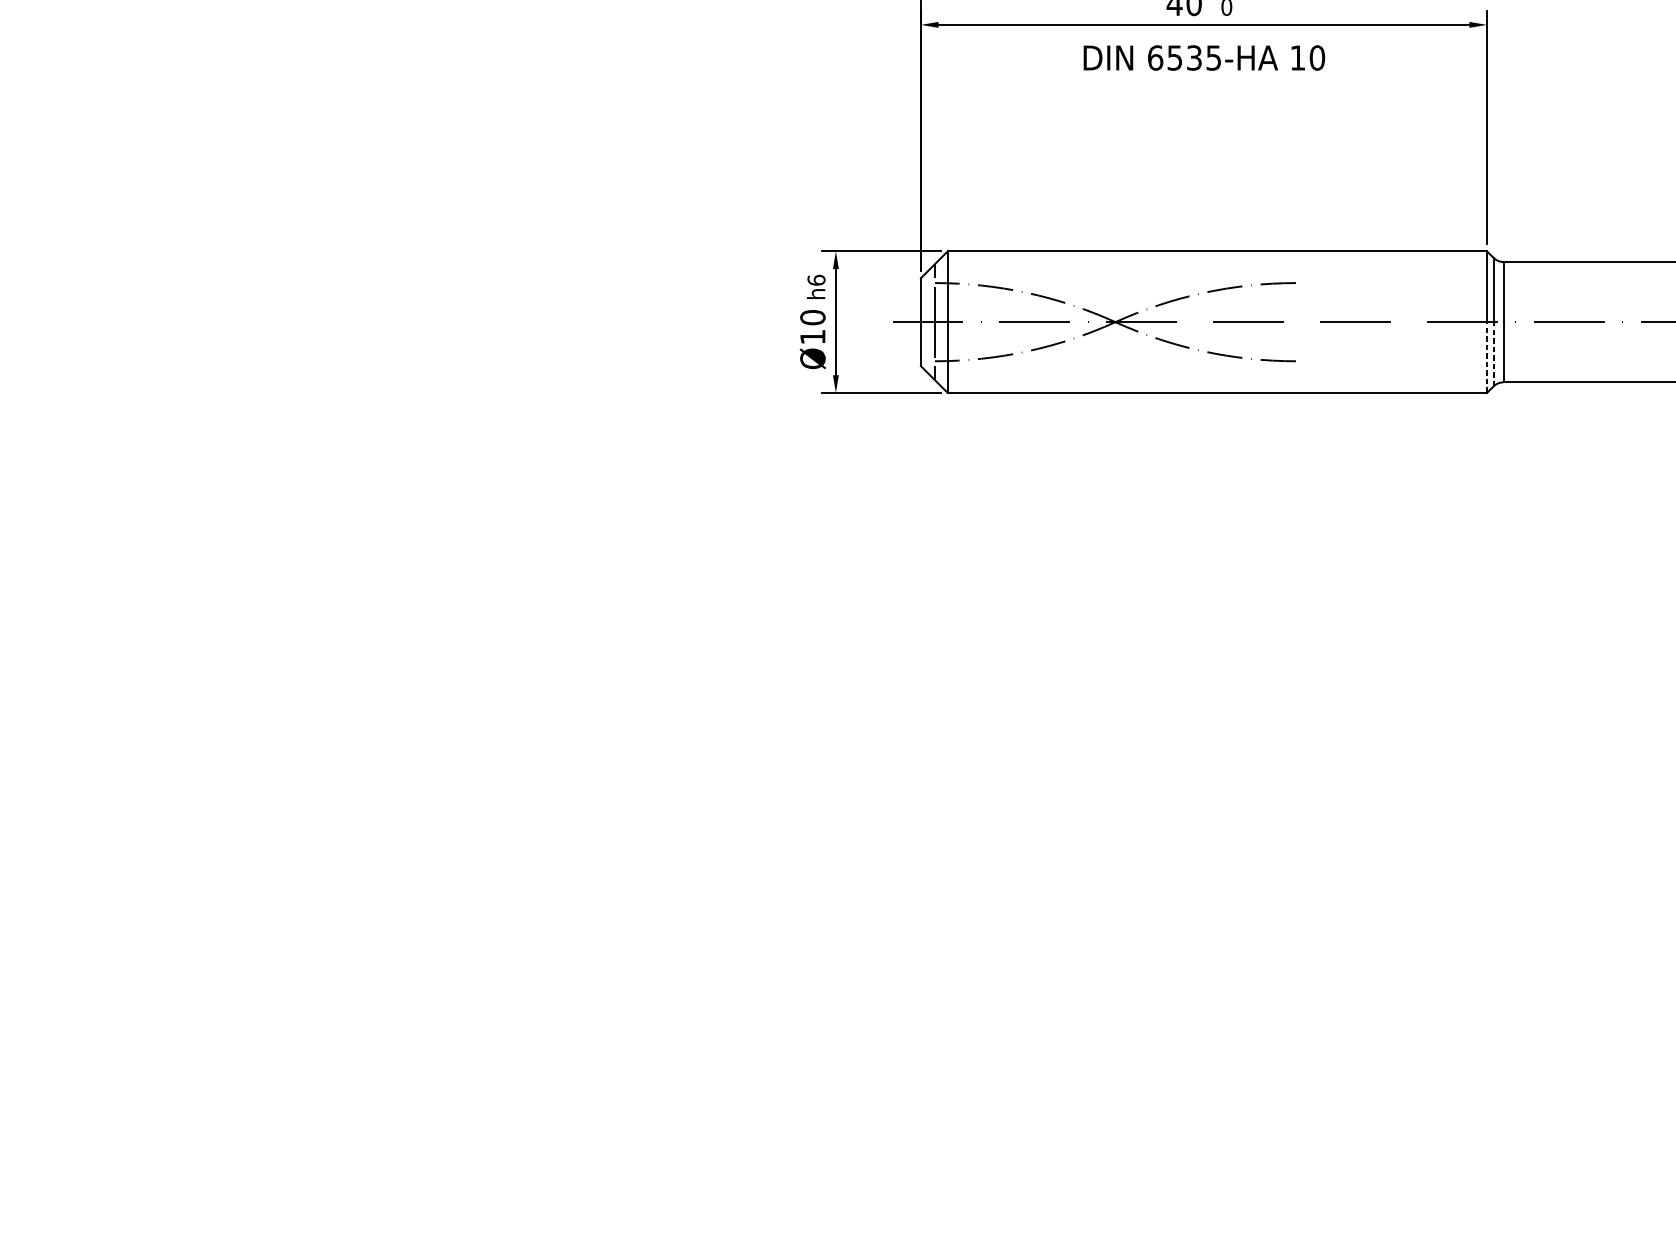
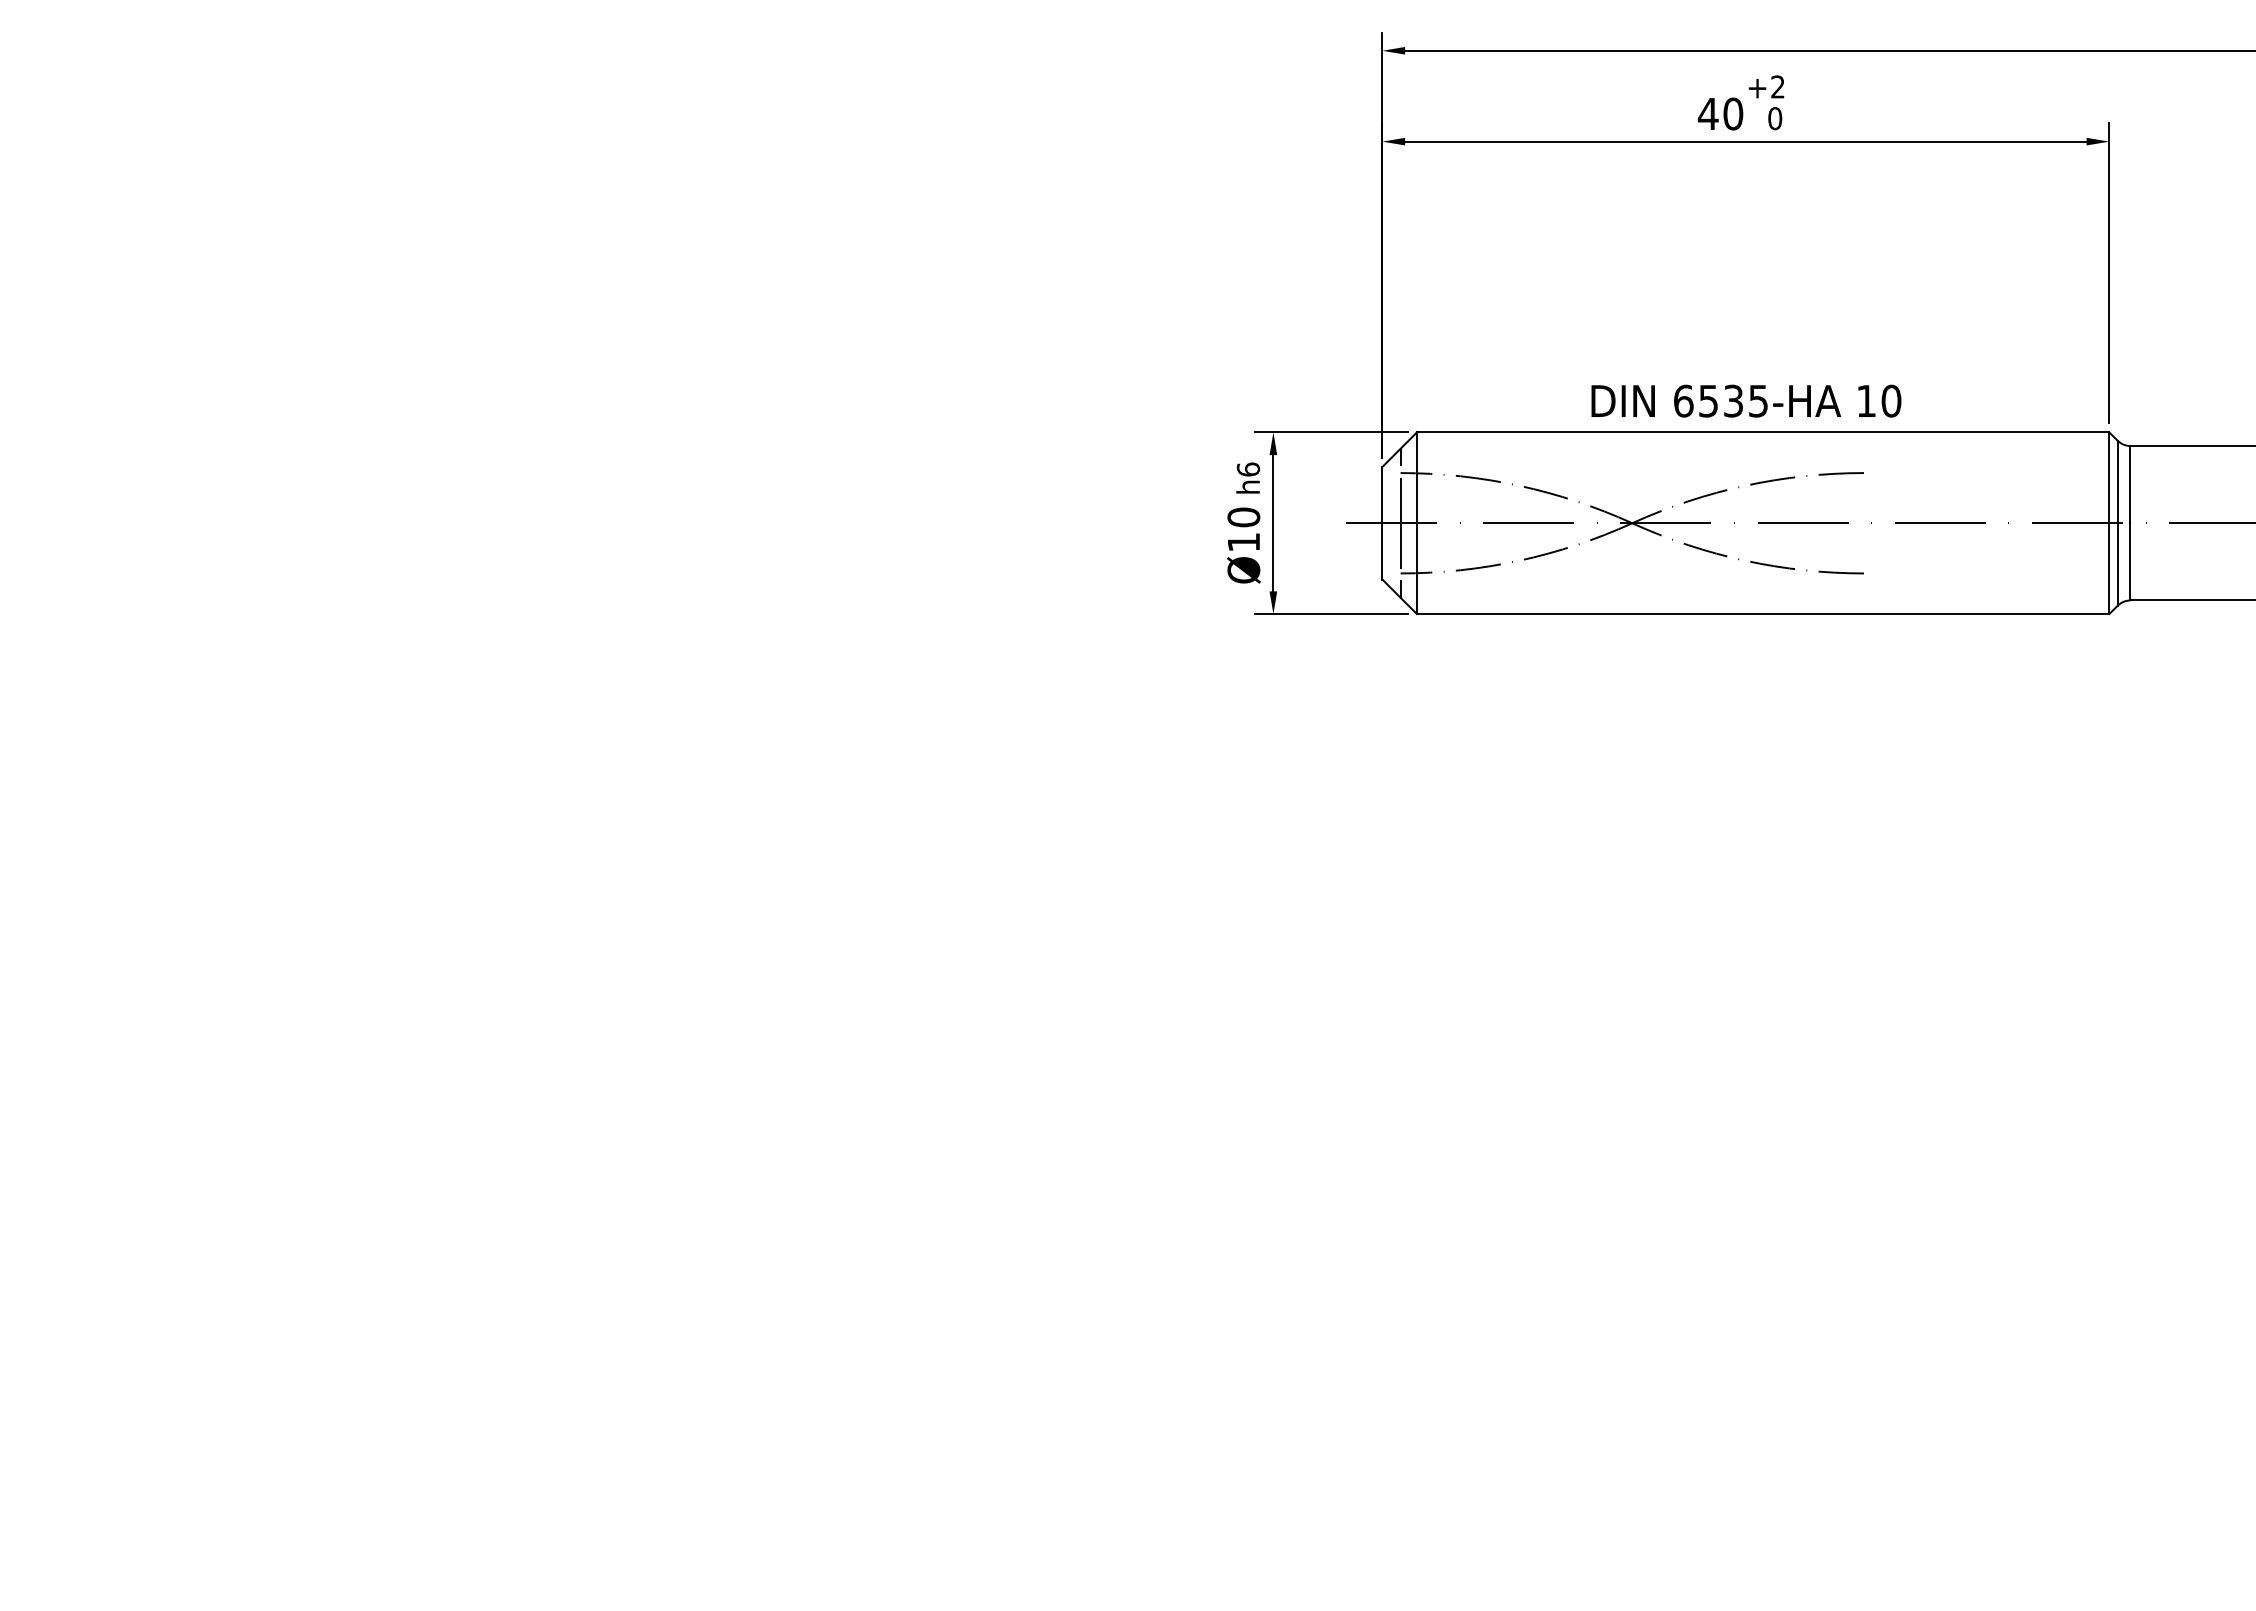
text: (1204, 57) -> (1746, 400), moved
line: (1493, 354) -> (2117, 564), dashed -> solid
line: (1487, 357) -> (2109, 568), dashed -> solid

